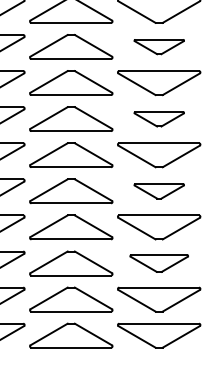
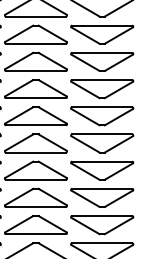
part: (159, 46) -> (102, 34), size x1.67
part: (159, 119) -> (102, 89), size x1.67
part: (159, 191) -> (102, 143), size x1.67
part: (159, 263) -> (102, 197), size x1.43

